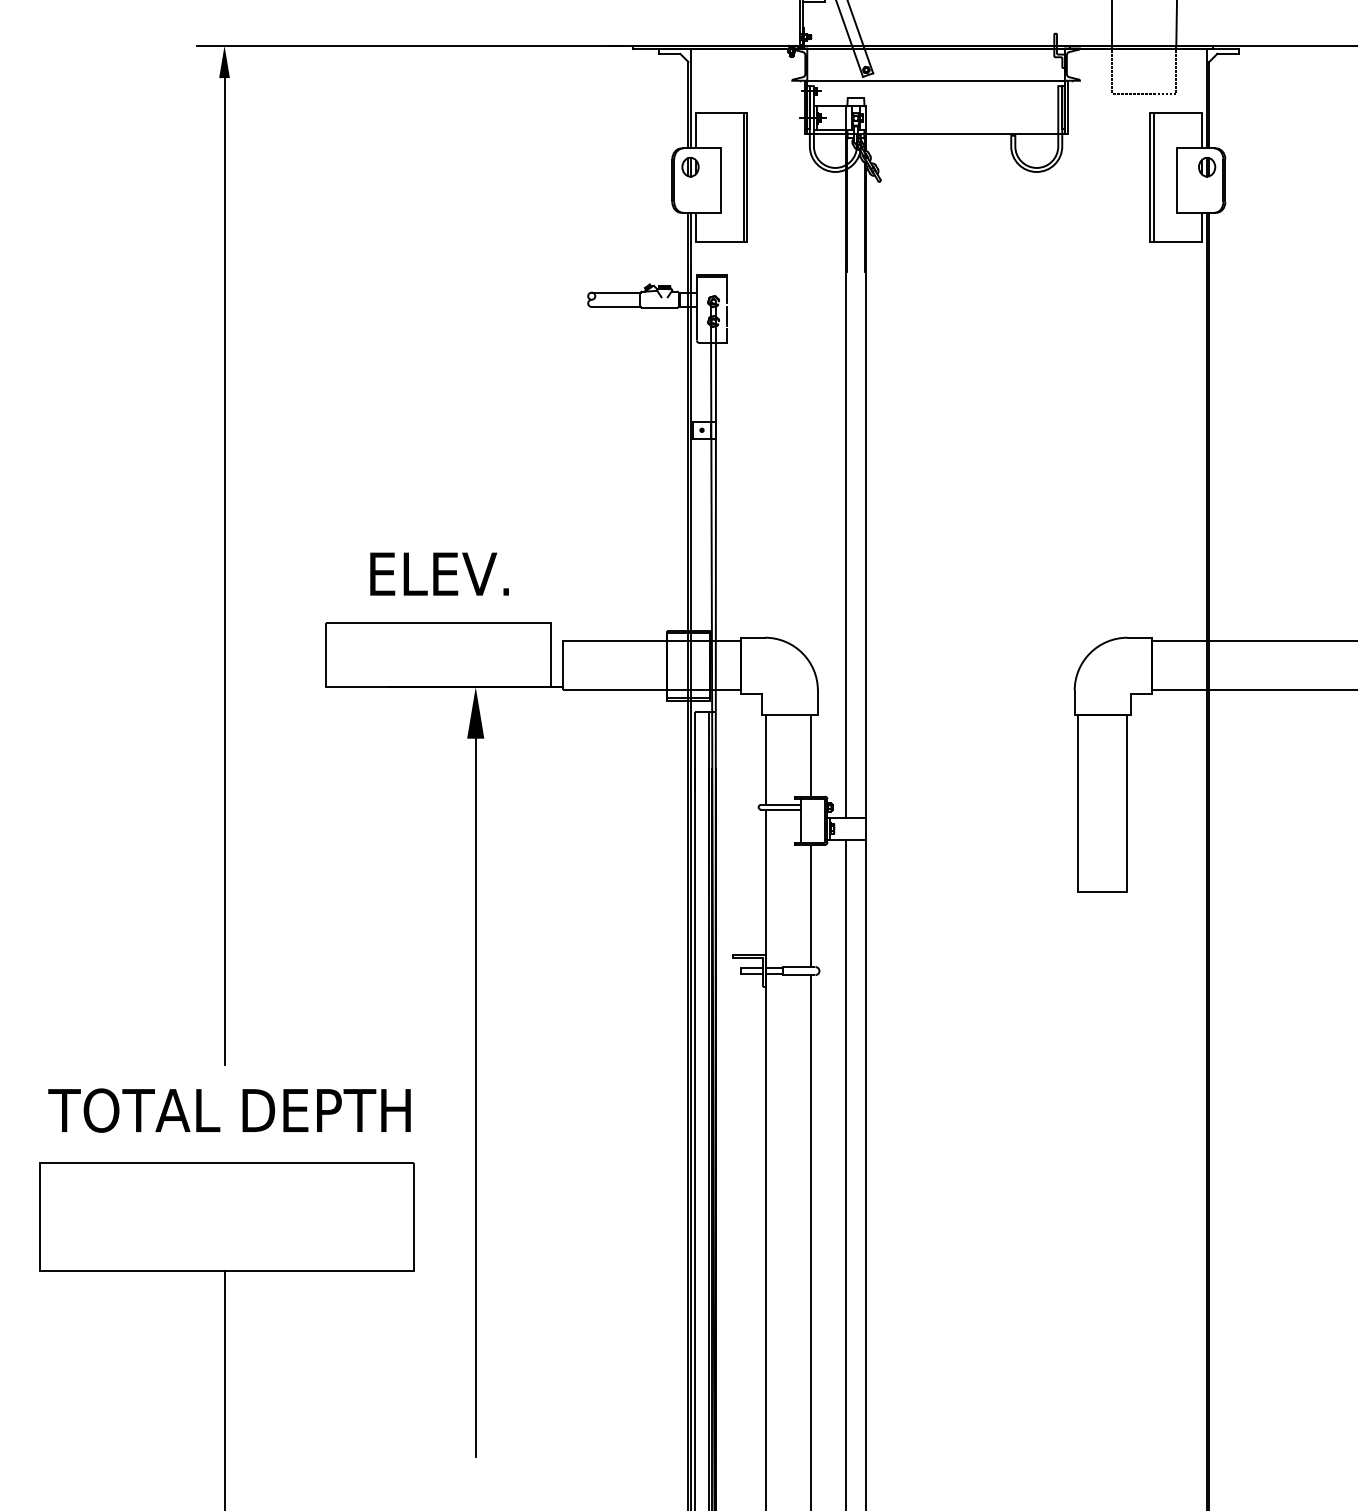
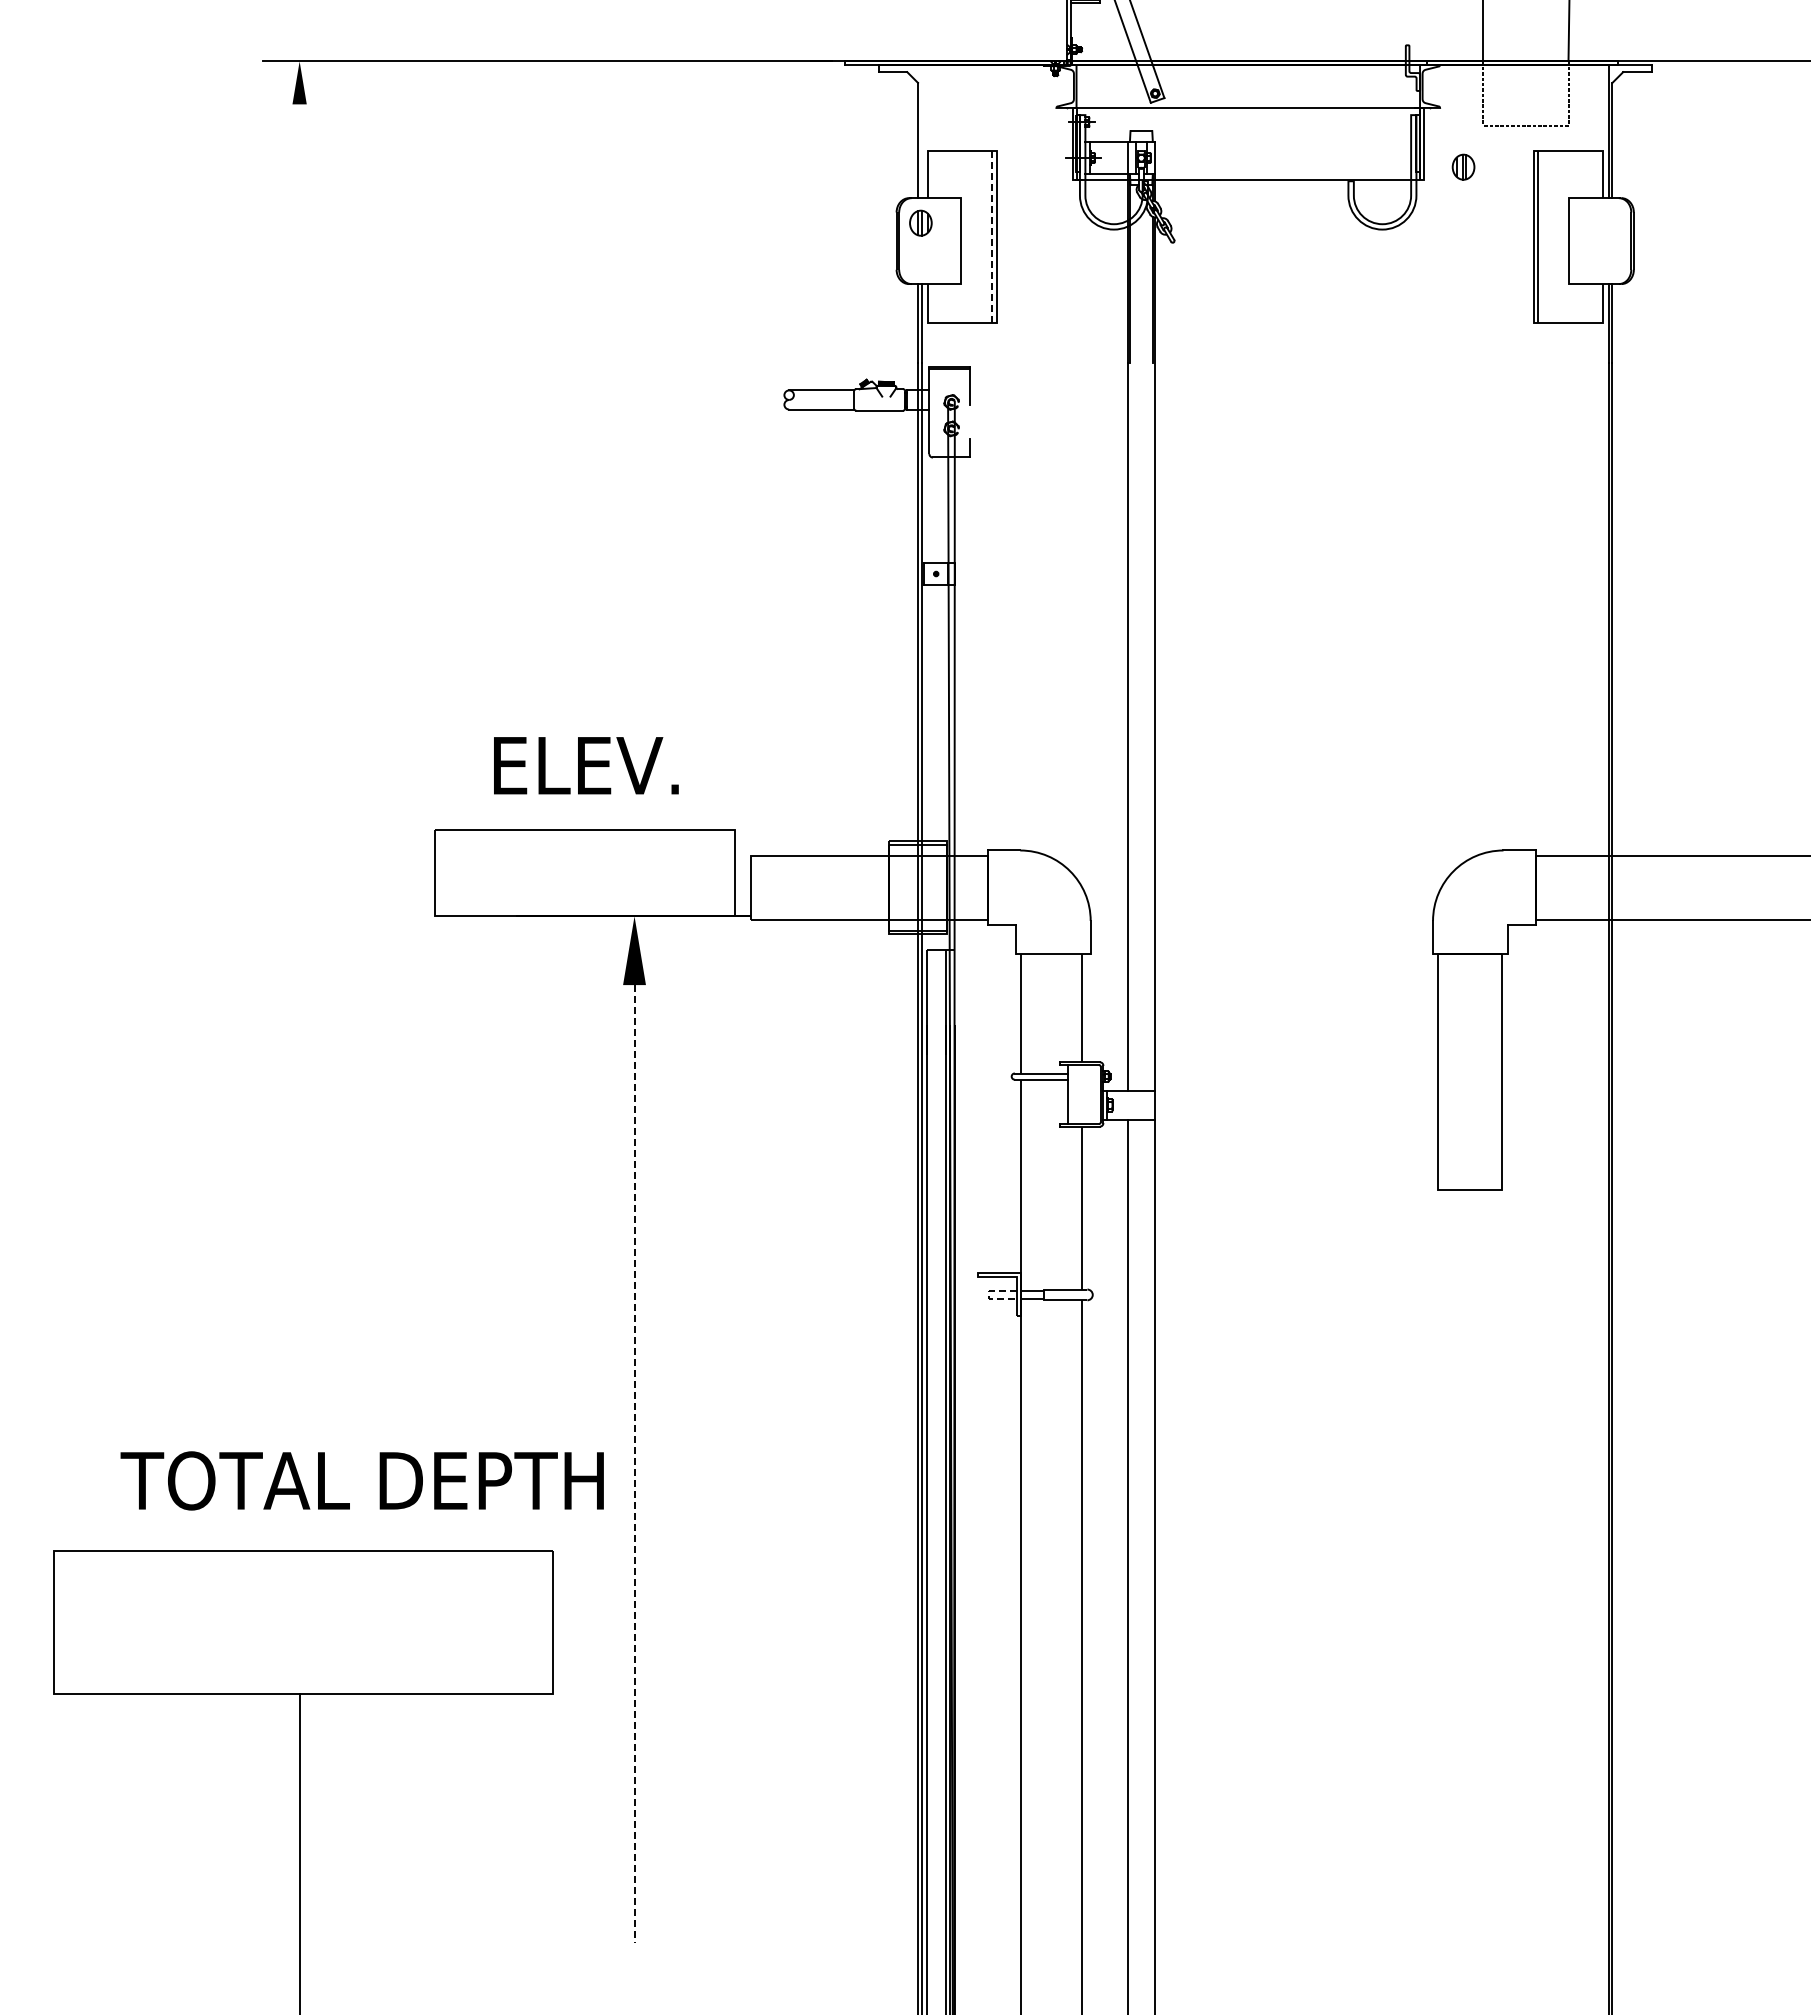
line: (691, 98) -> (921, 131), removed
part: (1207, 166) -> (1463, 166), moved
line: (744, 177) -> (992, 236), solid -> dashed
line: (727, 315) -> (969, 421), removed
line: (224, 571) -> (299, 762), removed
line: (741, 970) -> (988, 1294), solid -> dashed
line: (475, 1098) -> (634, 1464), solid -> dashed
text: (228, 1110) -> (361, 1480), moved

